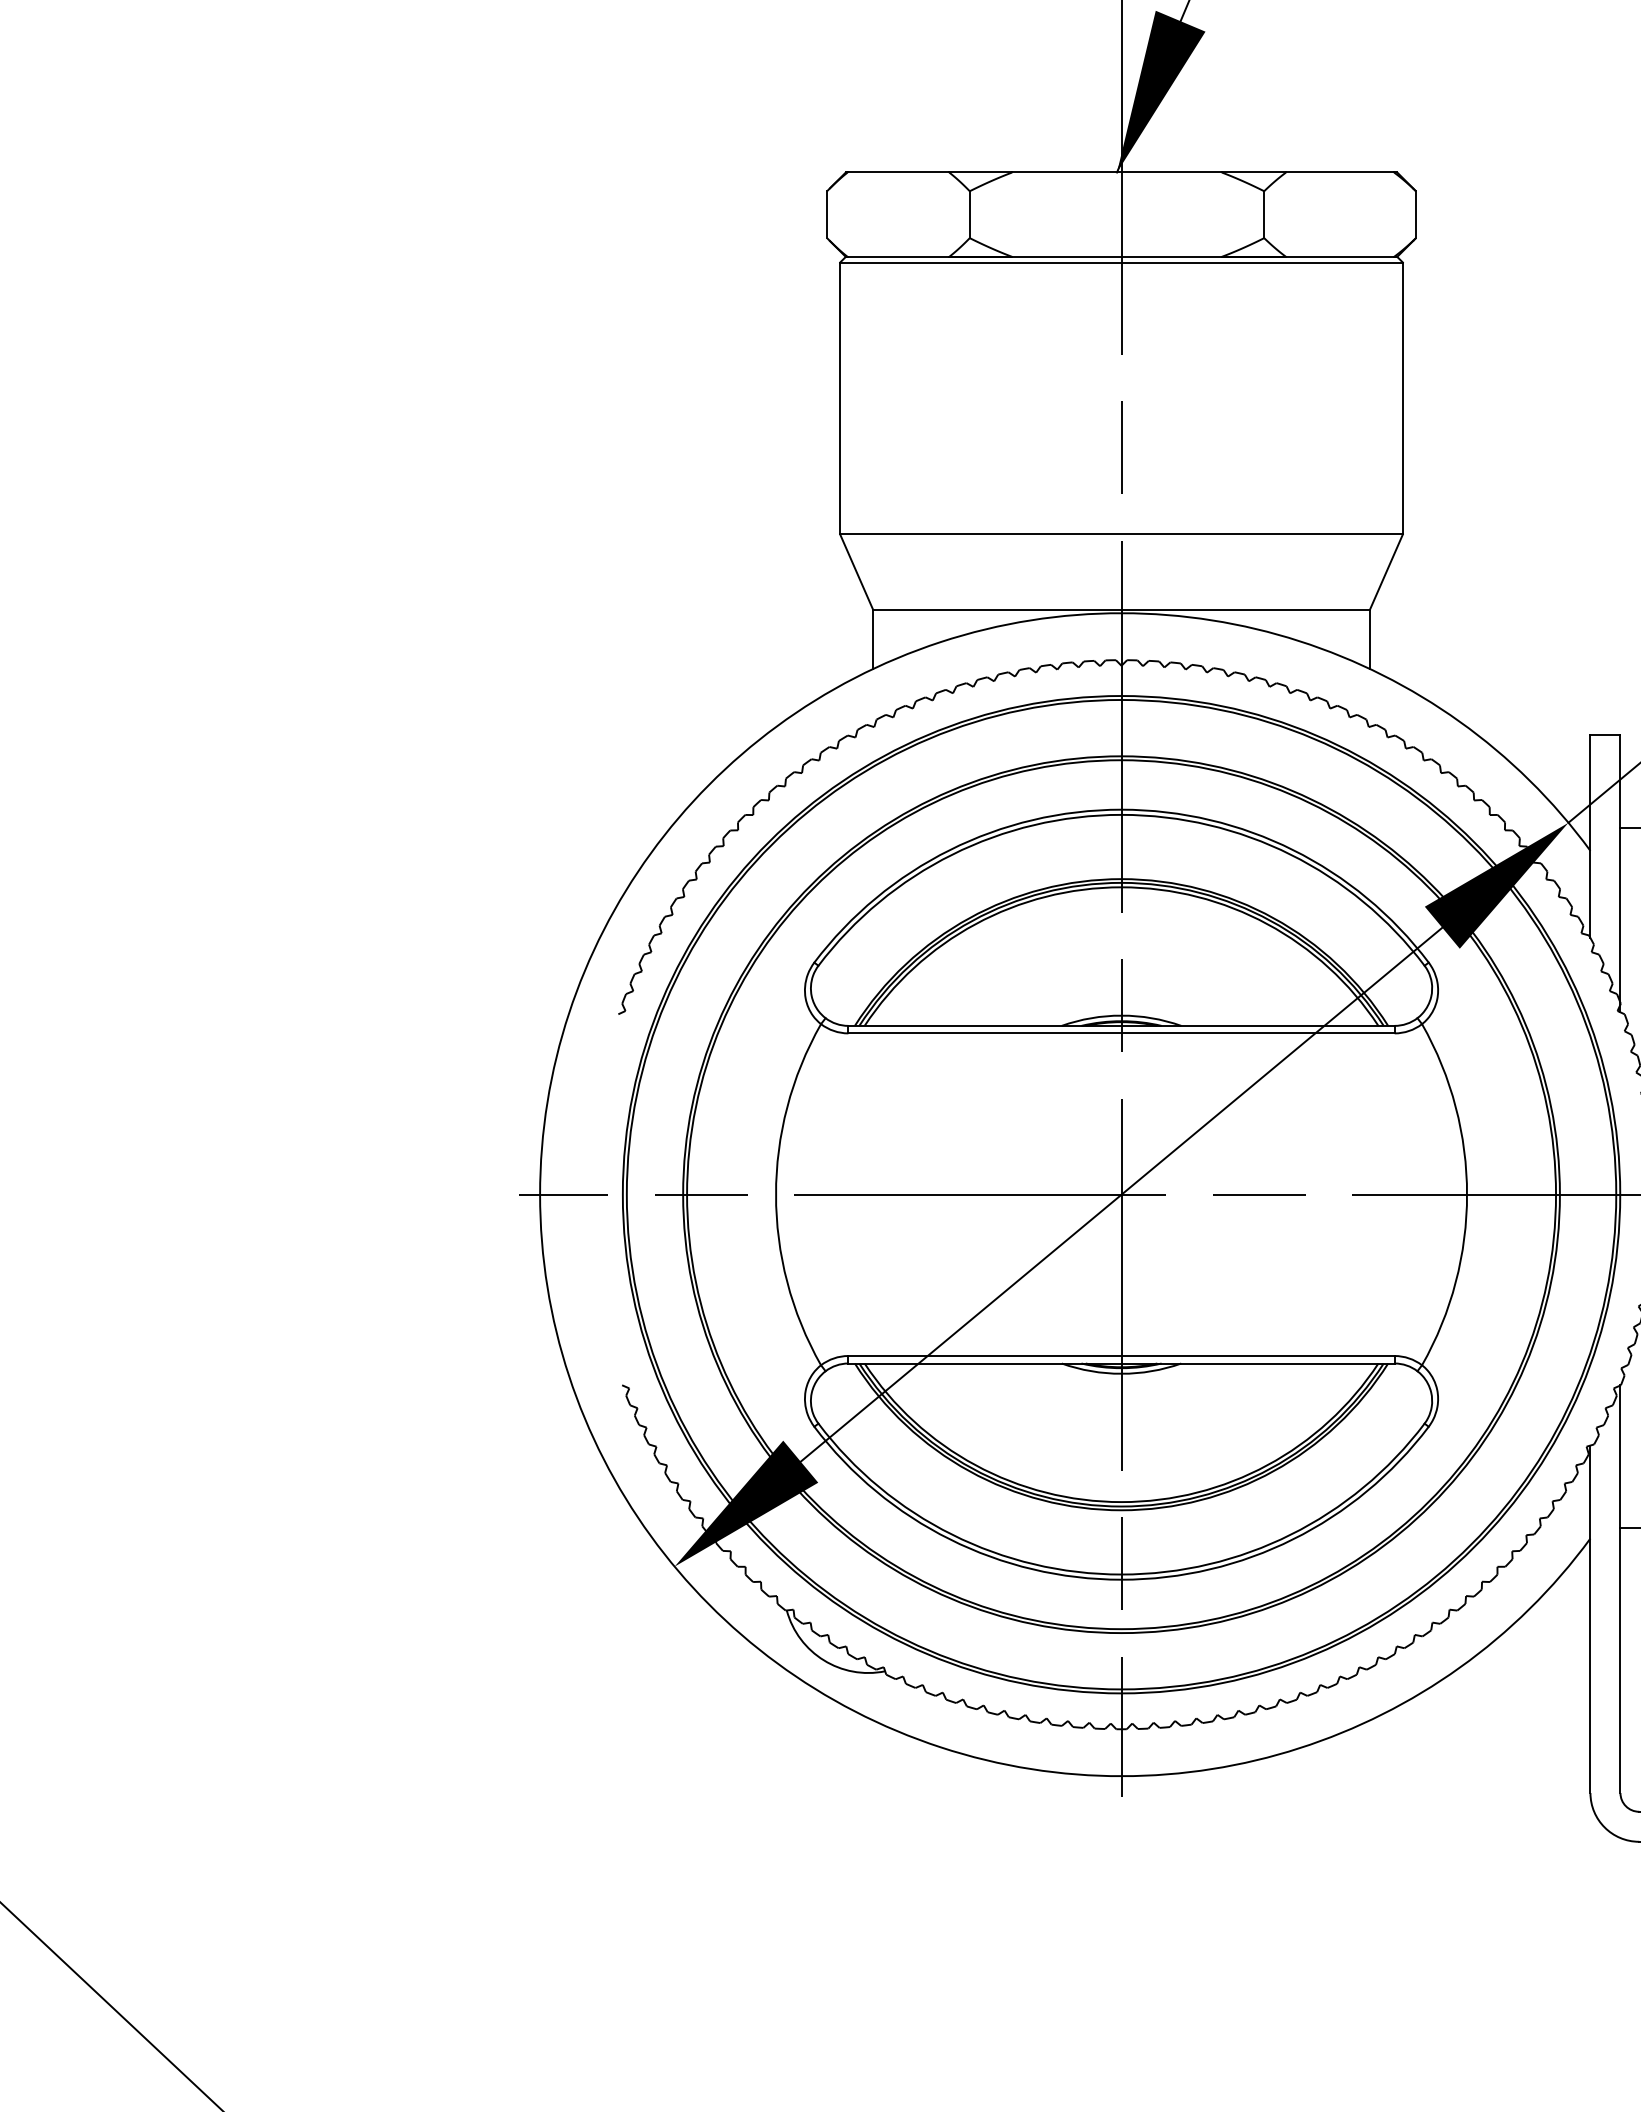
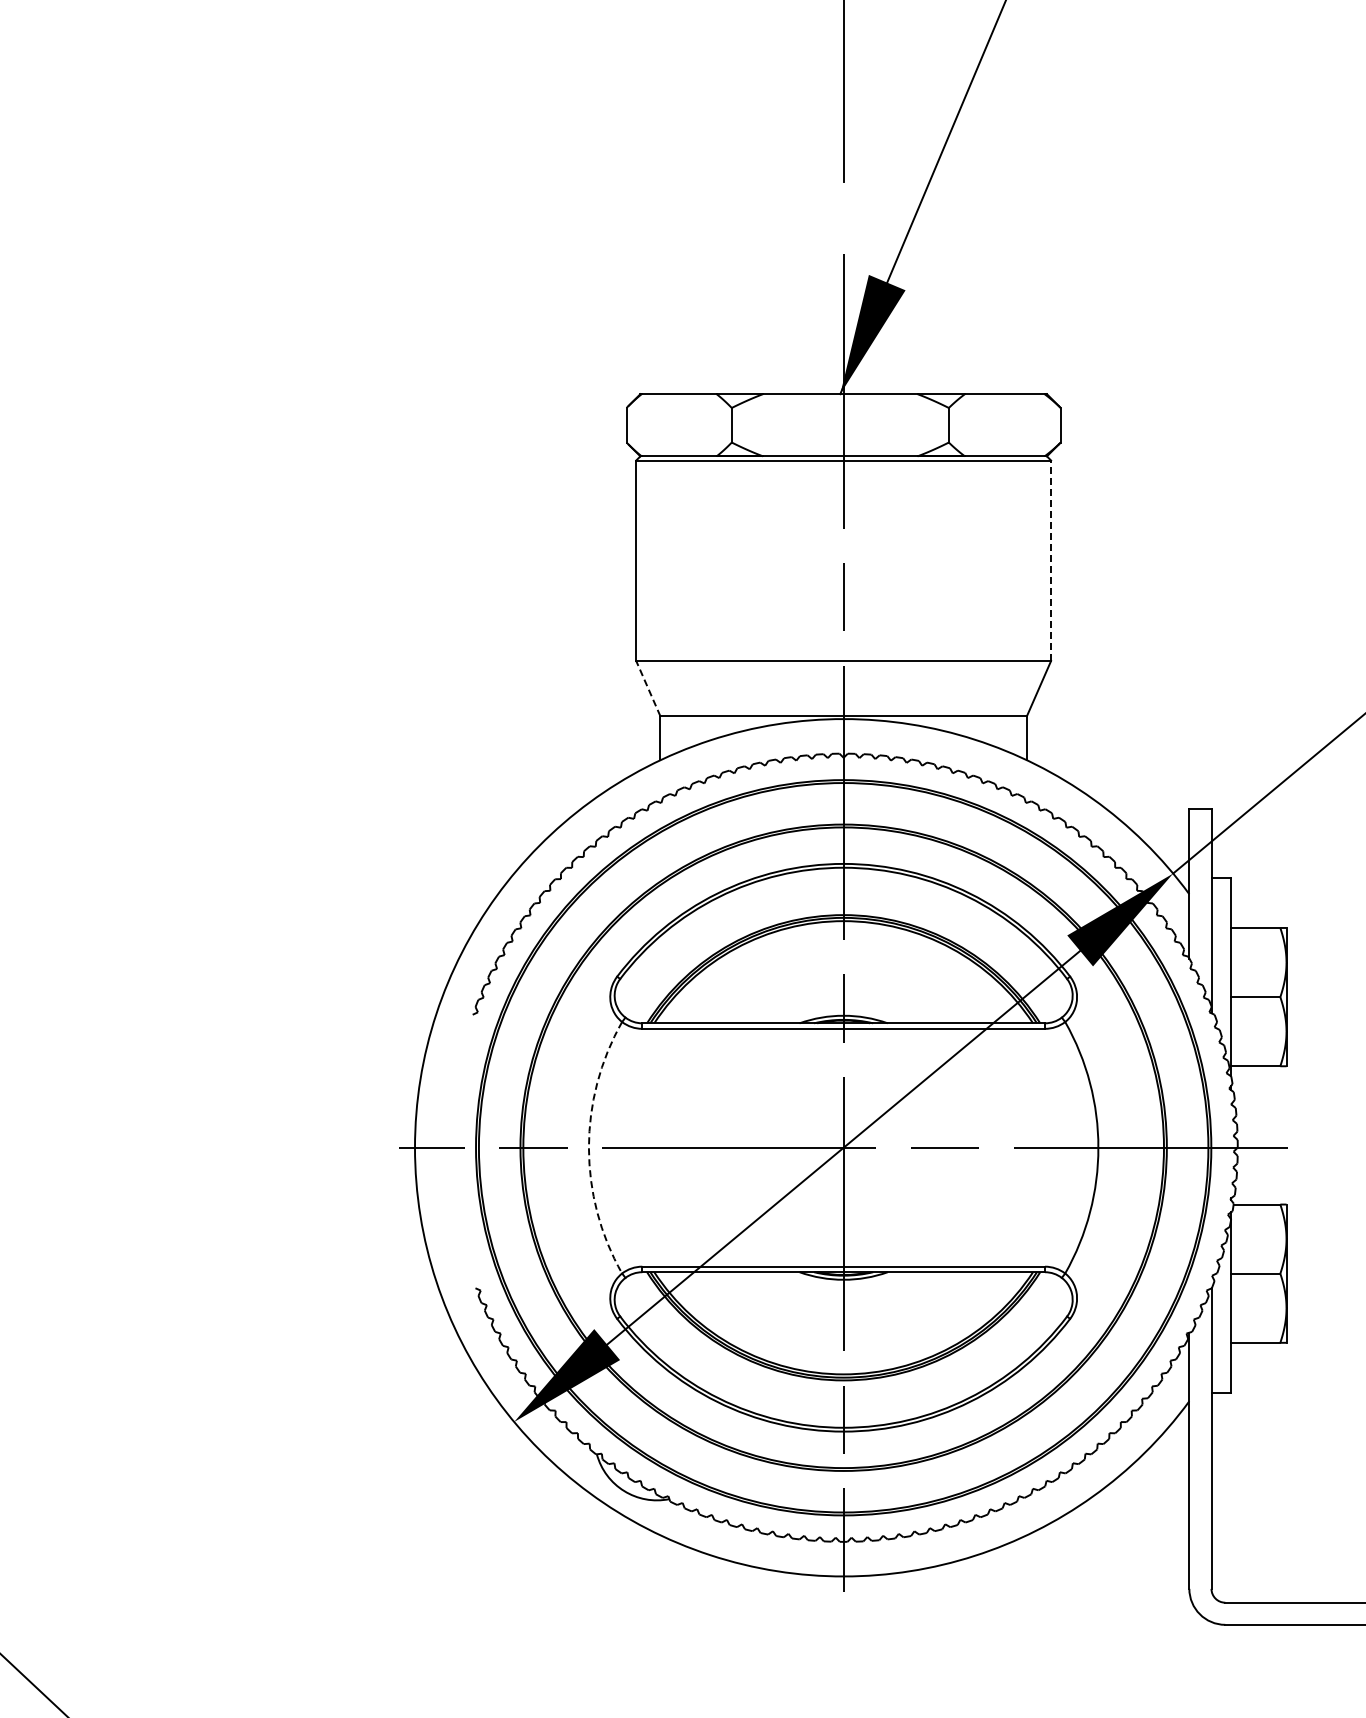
line: (1403, 398) -> (1051, 560), solid -> dashed
line: (856, 571) -> (648, 688), solid -> dashed
arc: (775, 1194) -> (588, 1147), solid -> dashed

